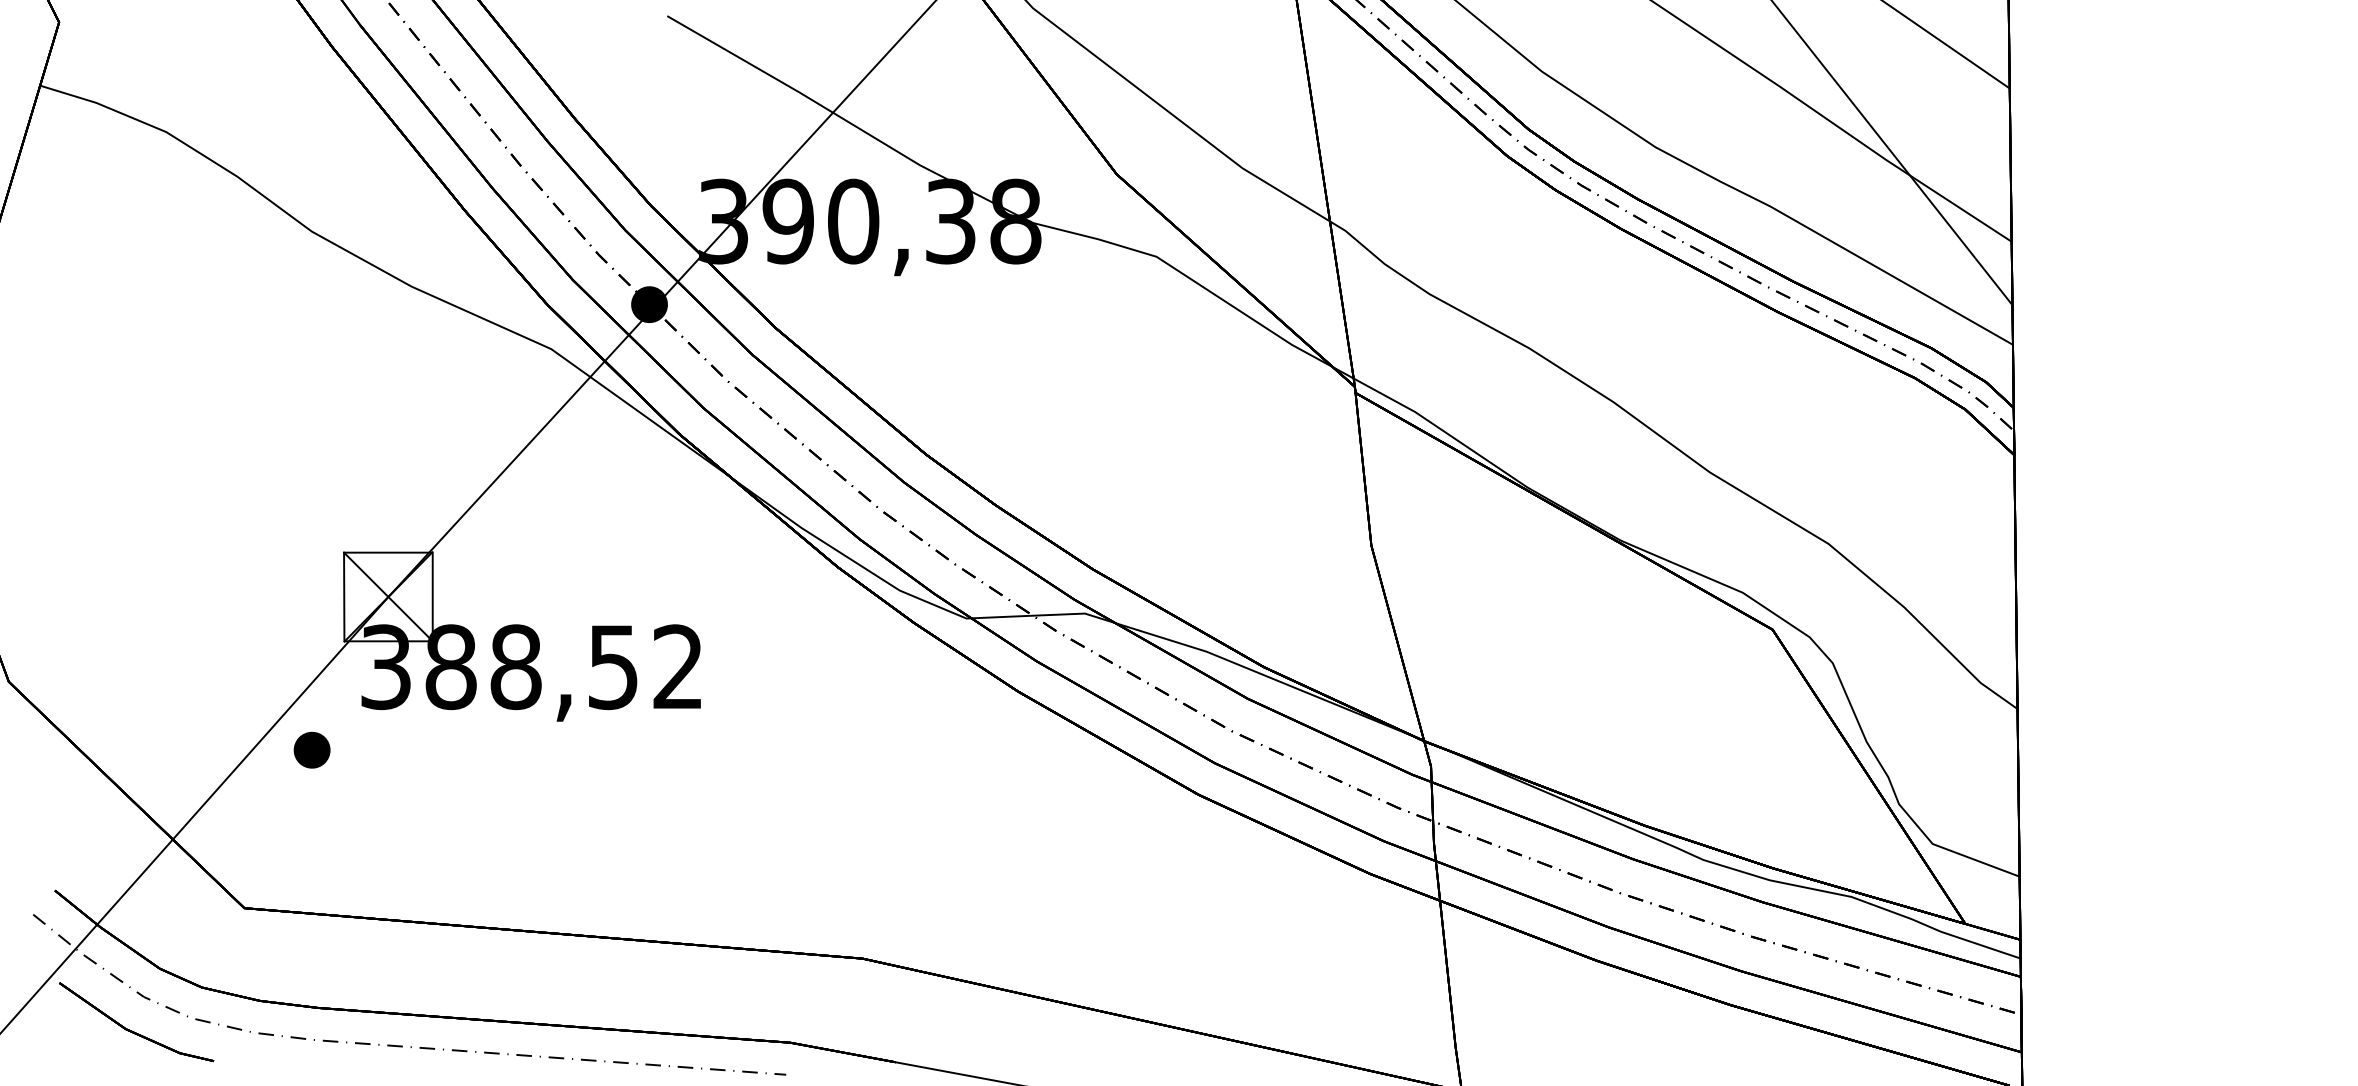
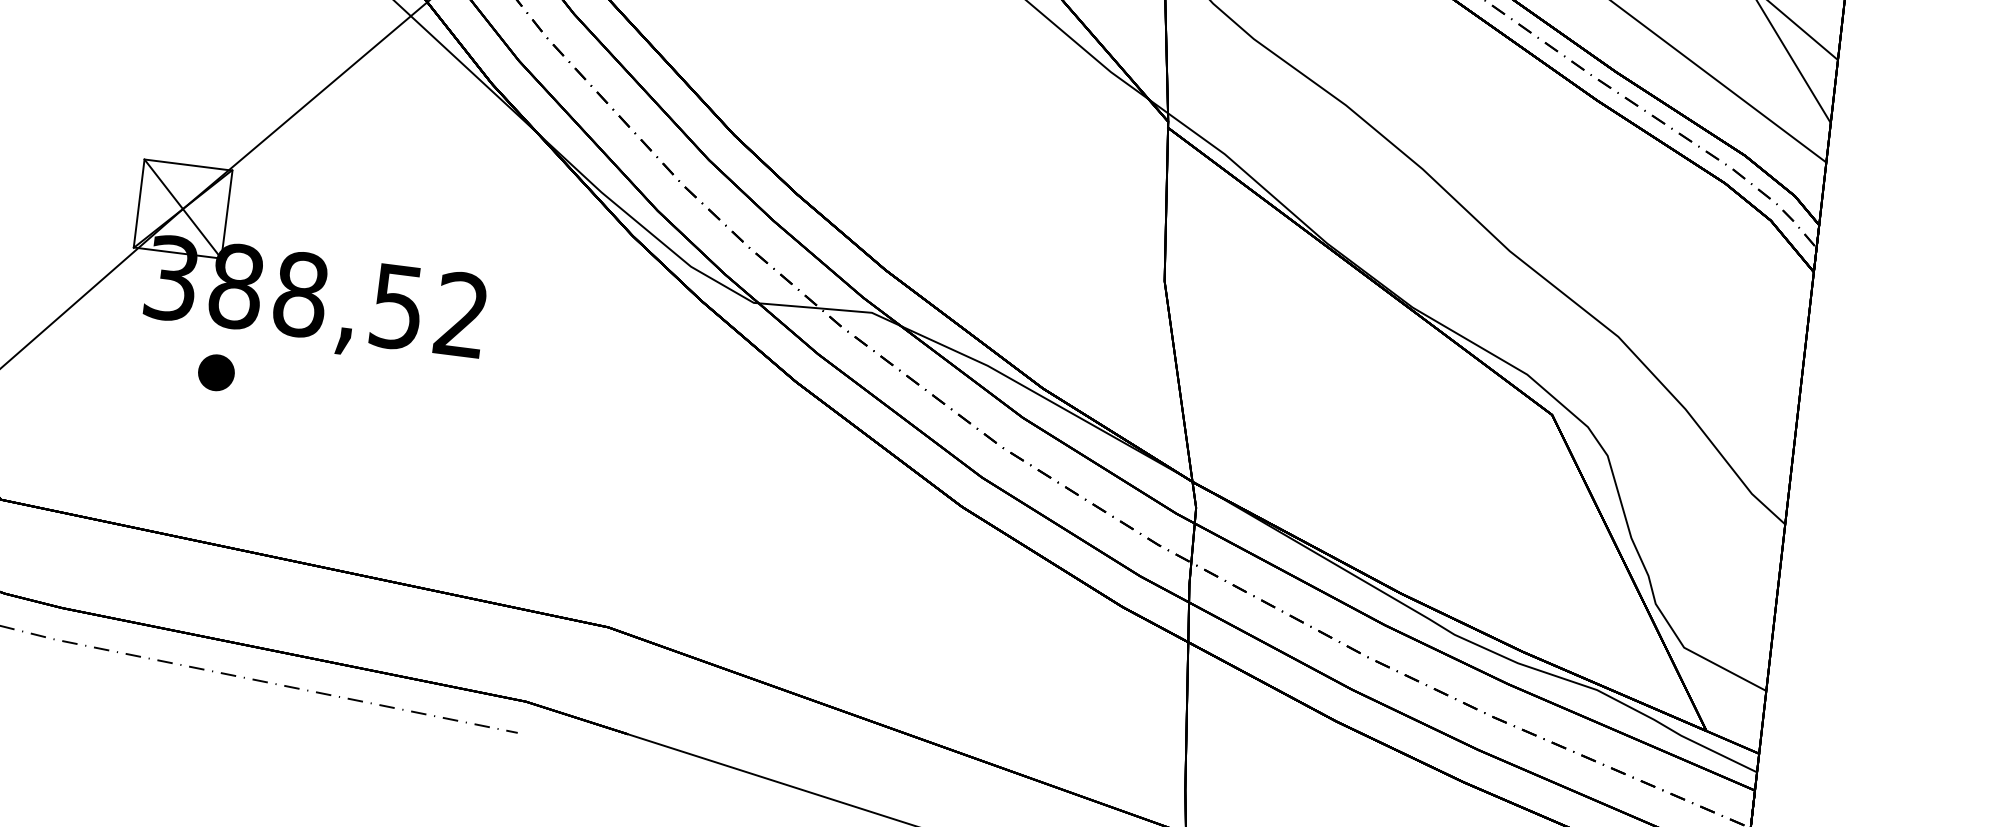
part: (311, 749) -> (215, 371), moved

